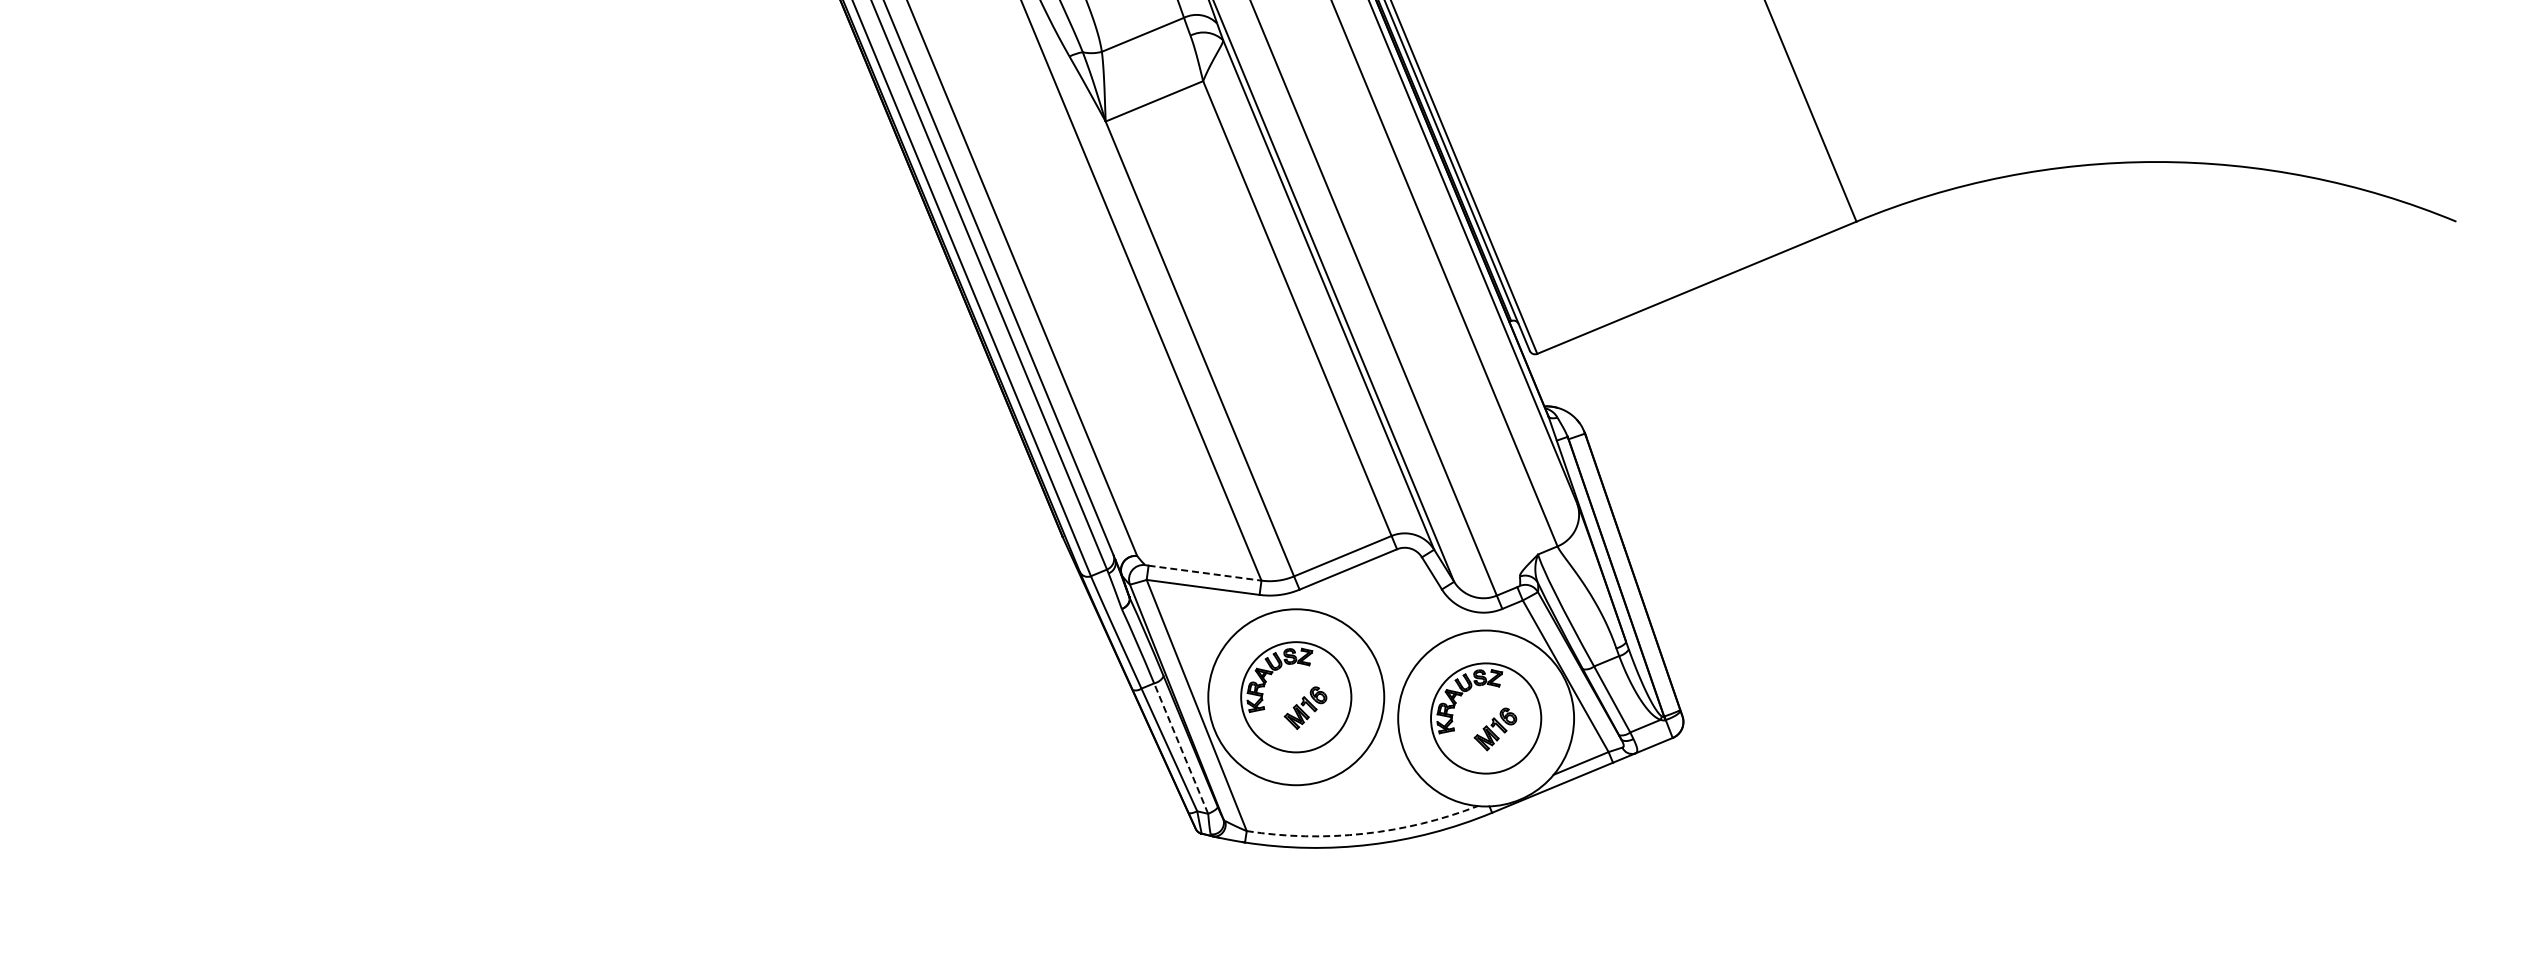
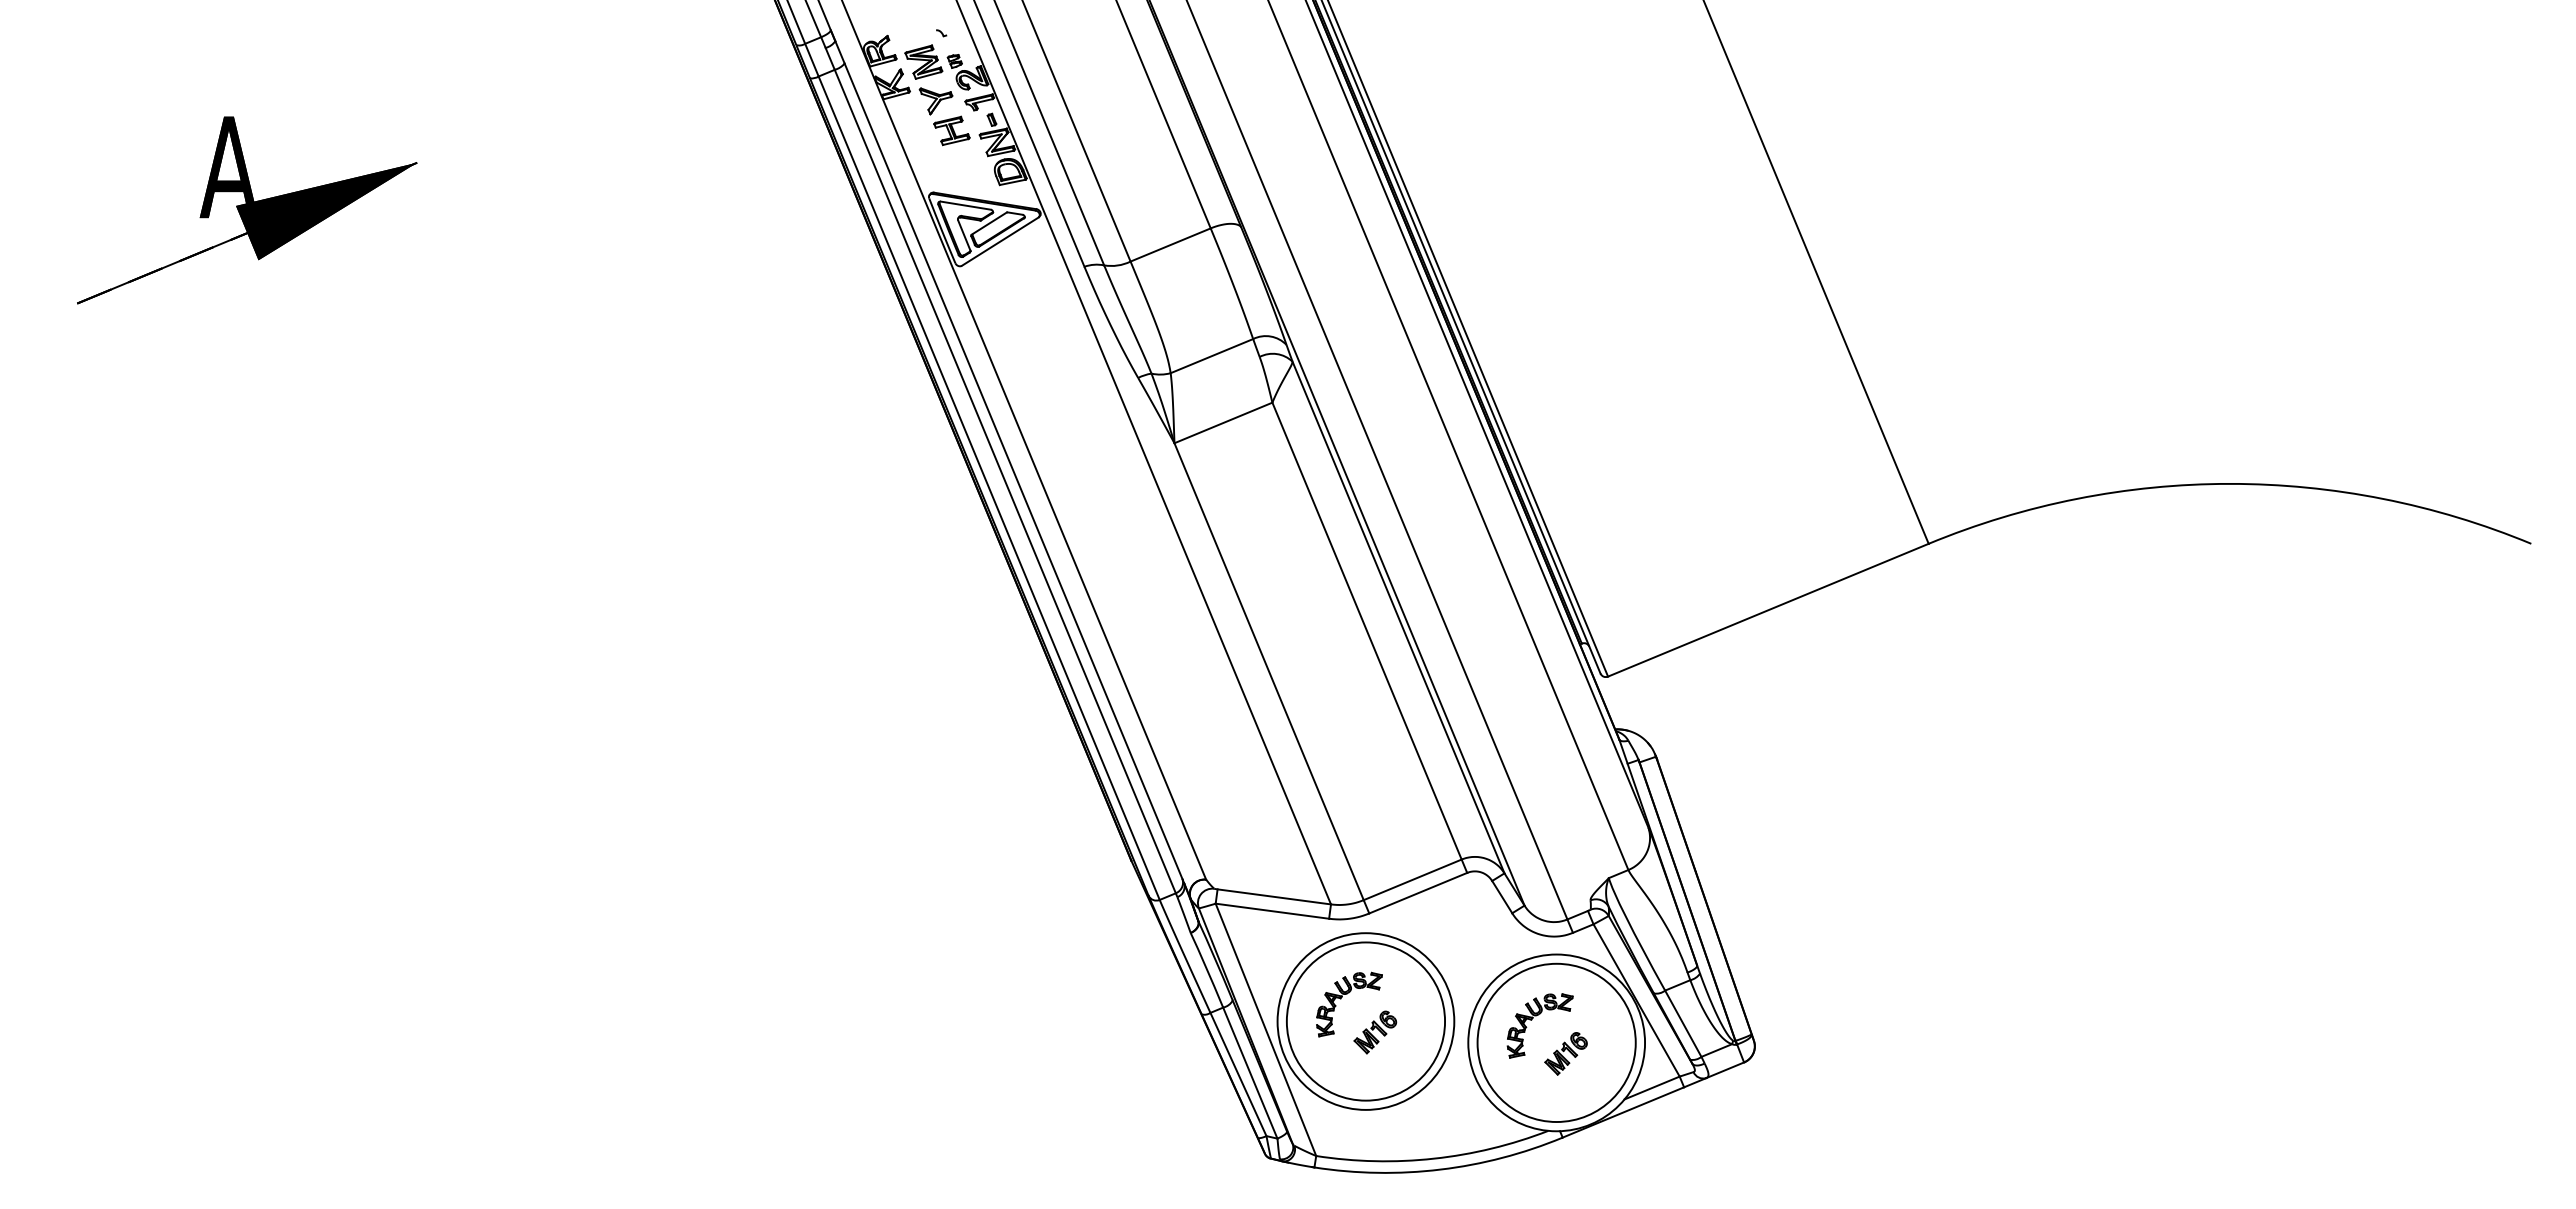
line: (1204, 572) -> (1273, 896), dashed -> solid
circle: (1295, 697) -> (1365, 1021), size x1.43
circle: (1485, 718) -> (1556, 1042), size x1.43
line: (1181, 748) -> (1250, 1073), dashed -> solid
arc: (1363, 833) -> (1433, 1158), dashed -> solid

